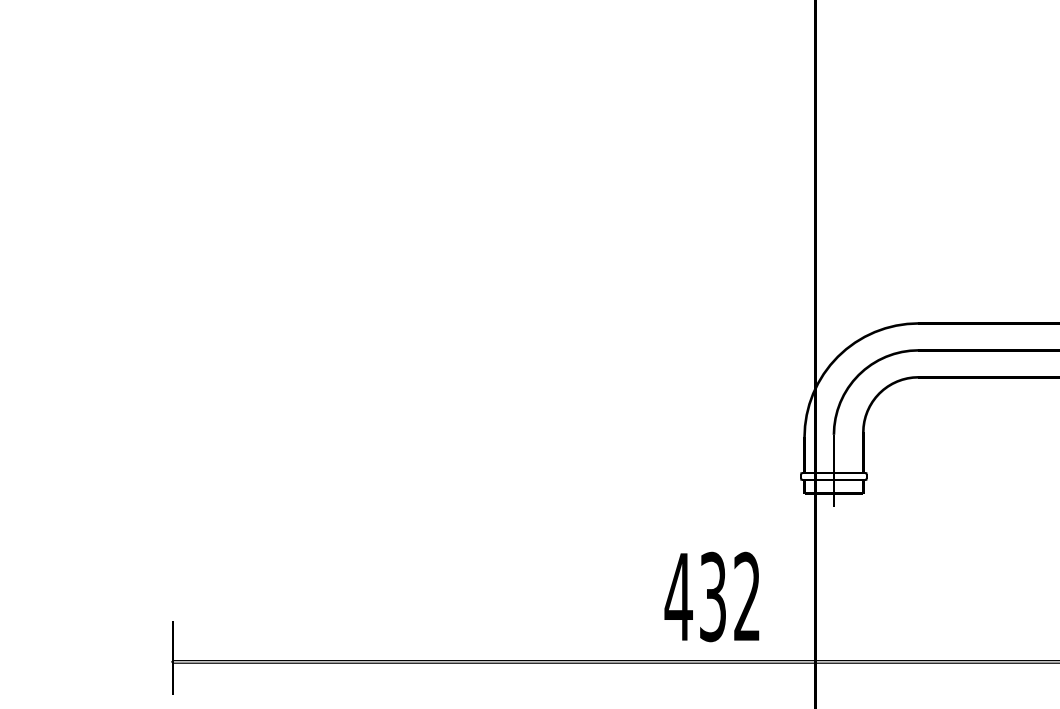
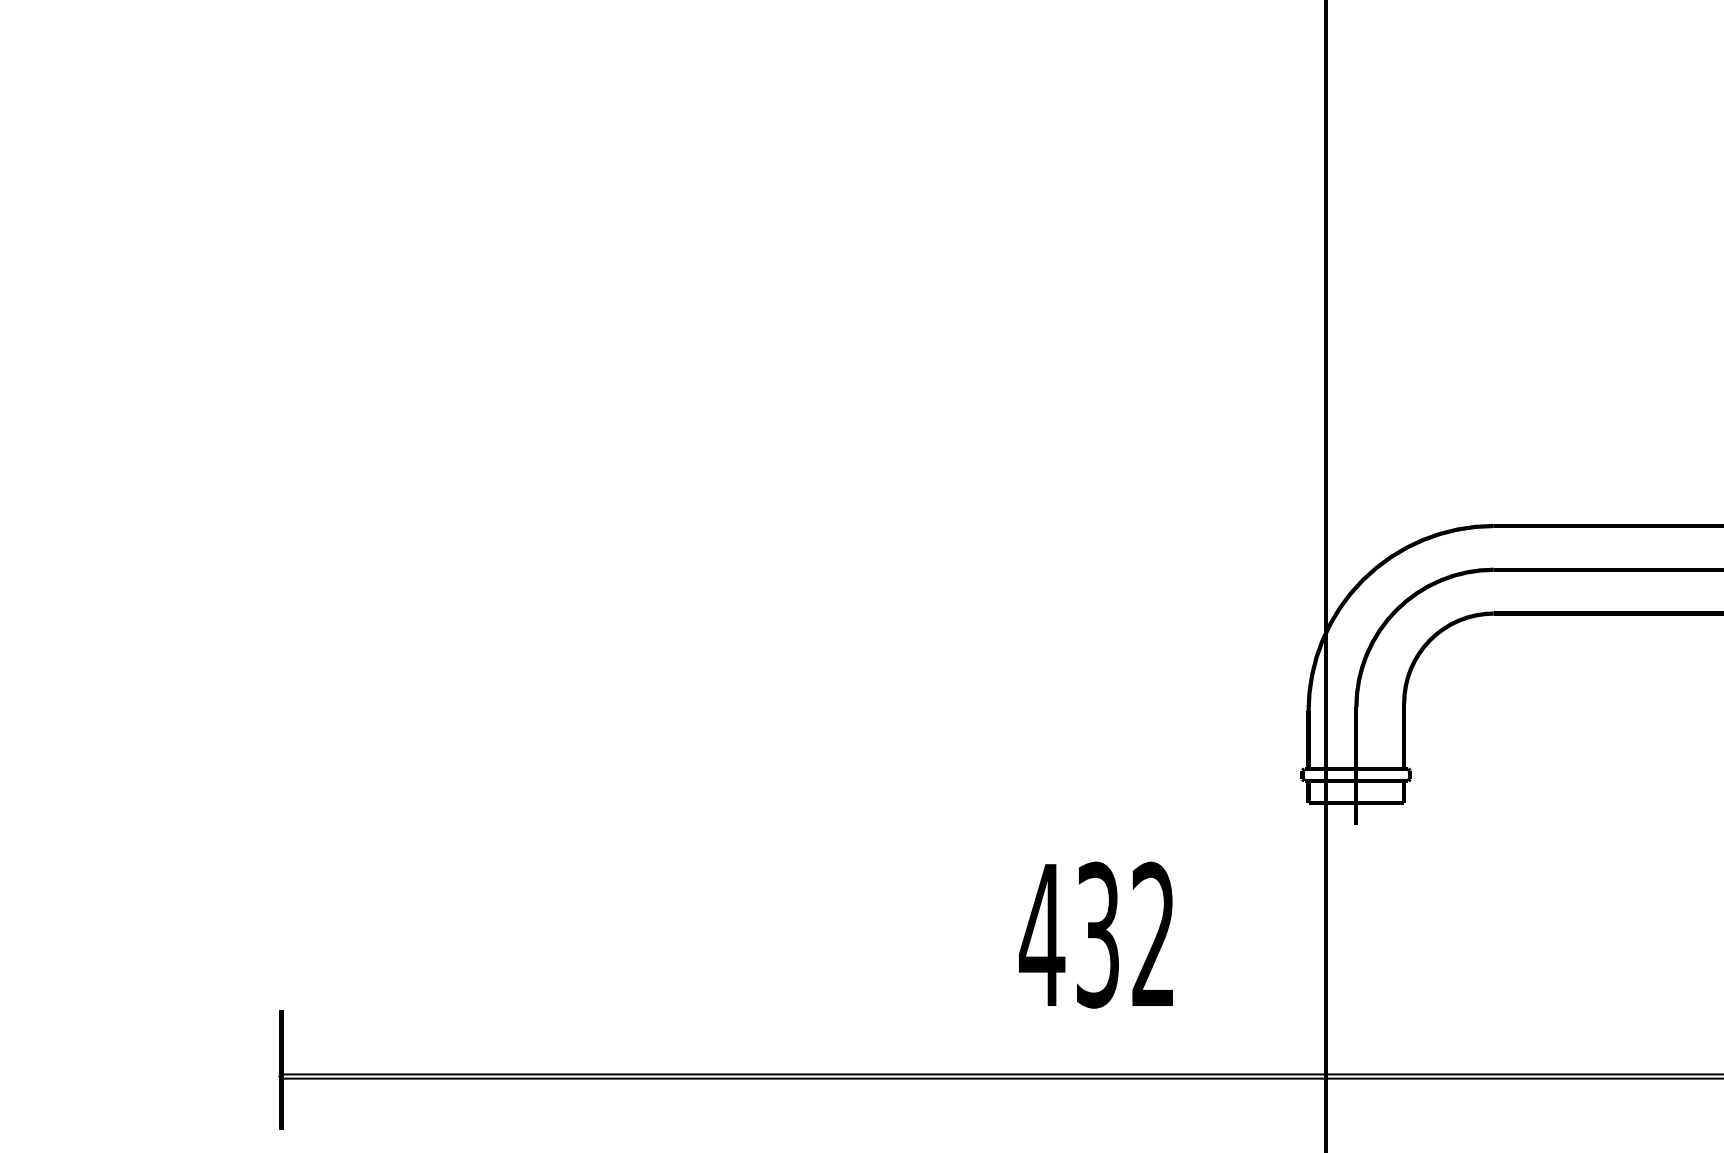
text: (711, 596) -> (1095, 934), moved

